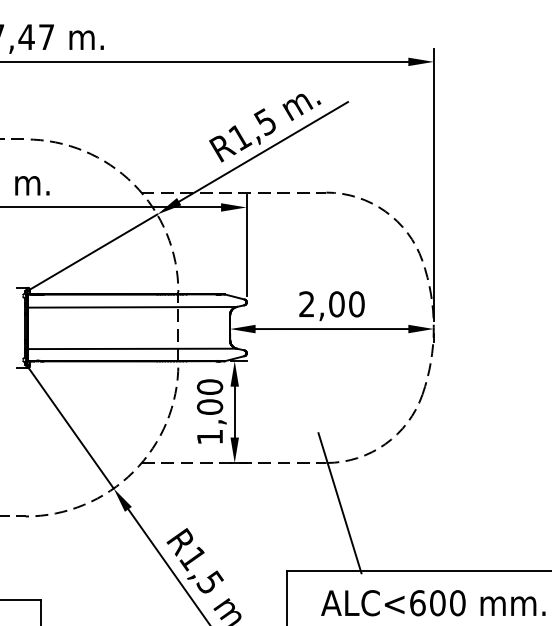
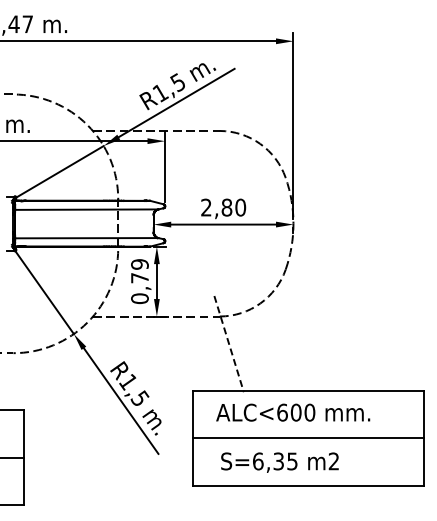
text: (336, 304) -> (226, 207), 2,00 -> 2,80
text: (209, 411) -> (139, 281), 1,00 -> 0,79
line: (340, 503) -> (229, 344), solid -> dashed

